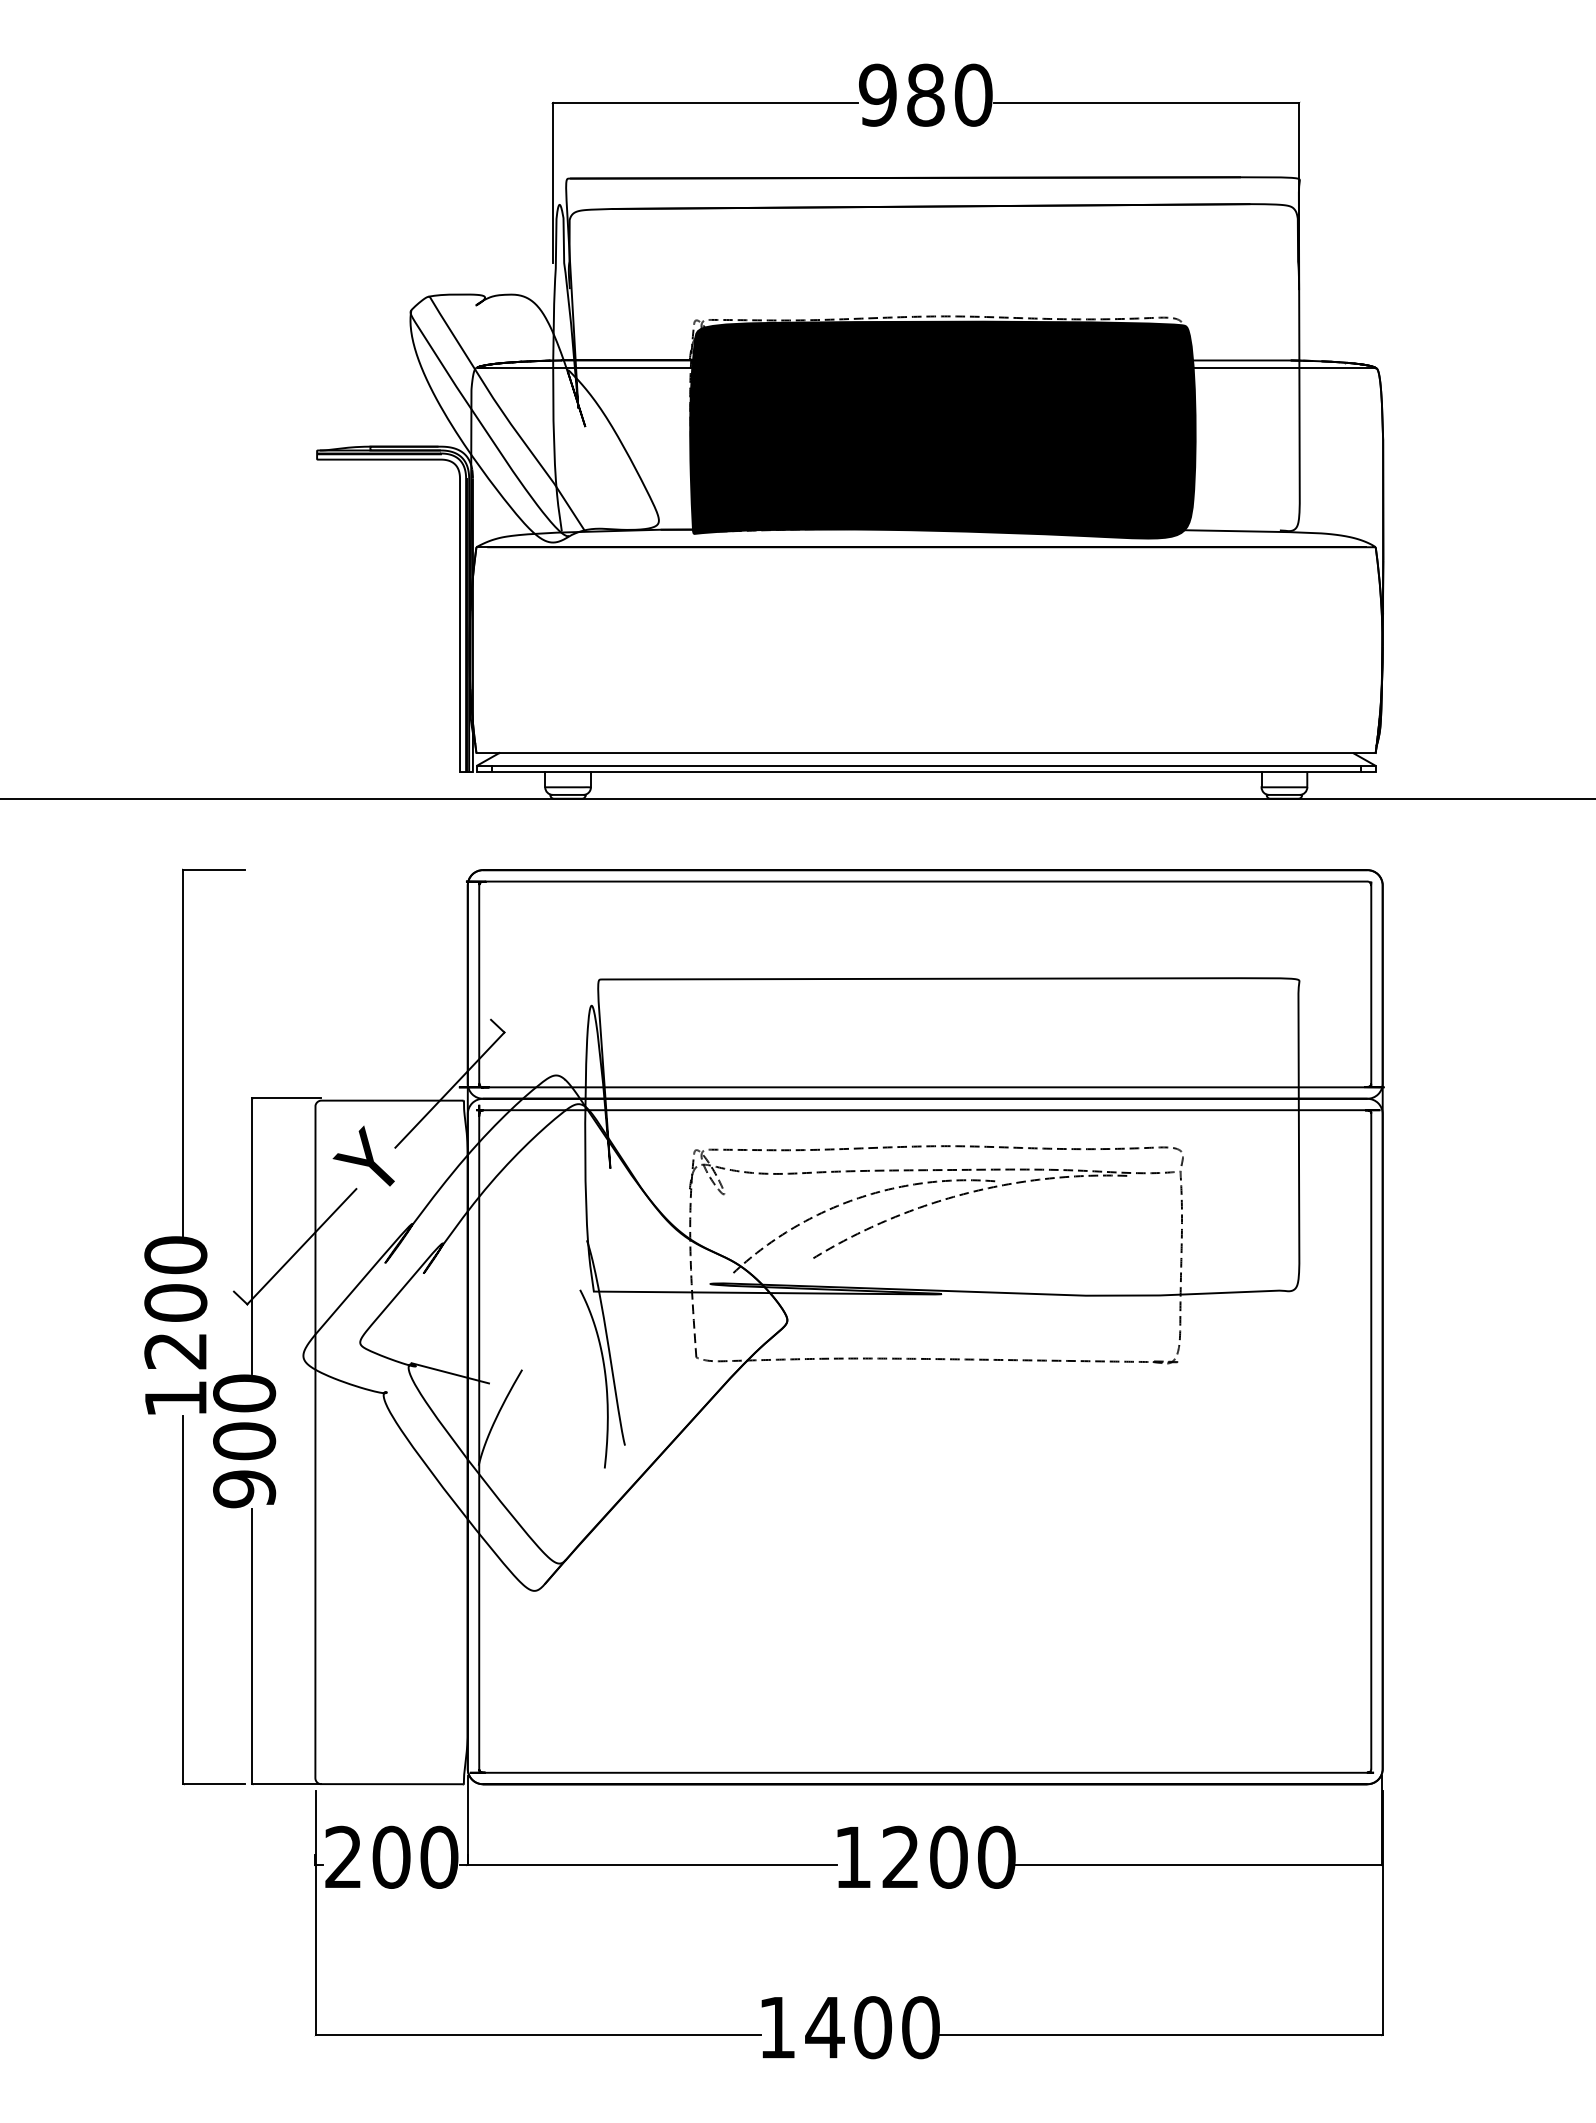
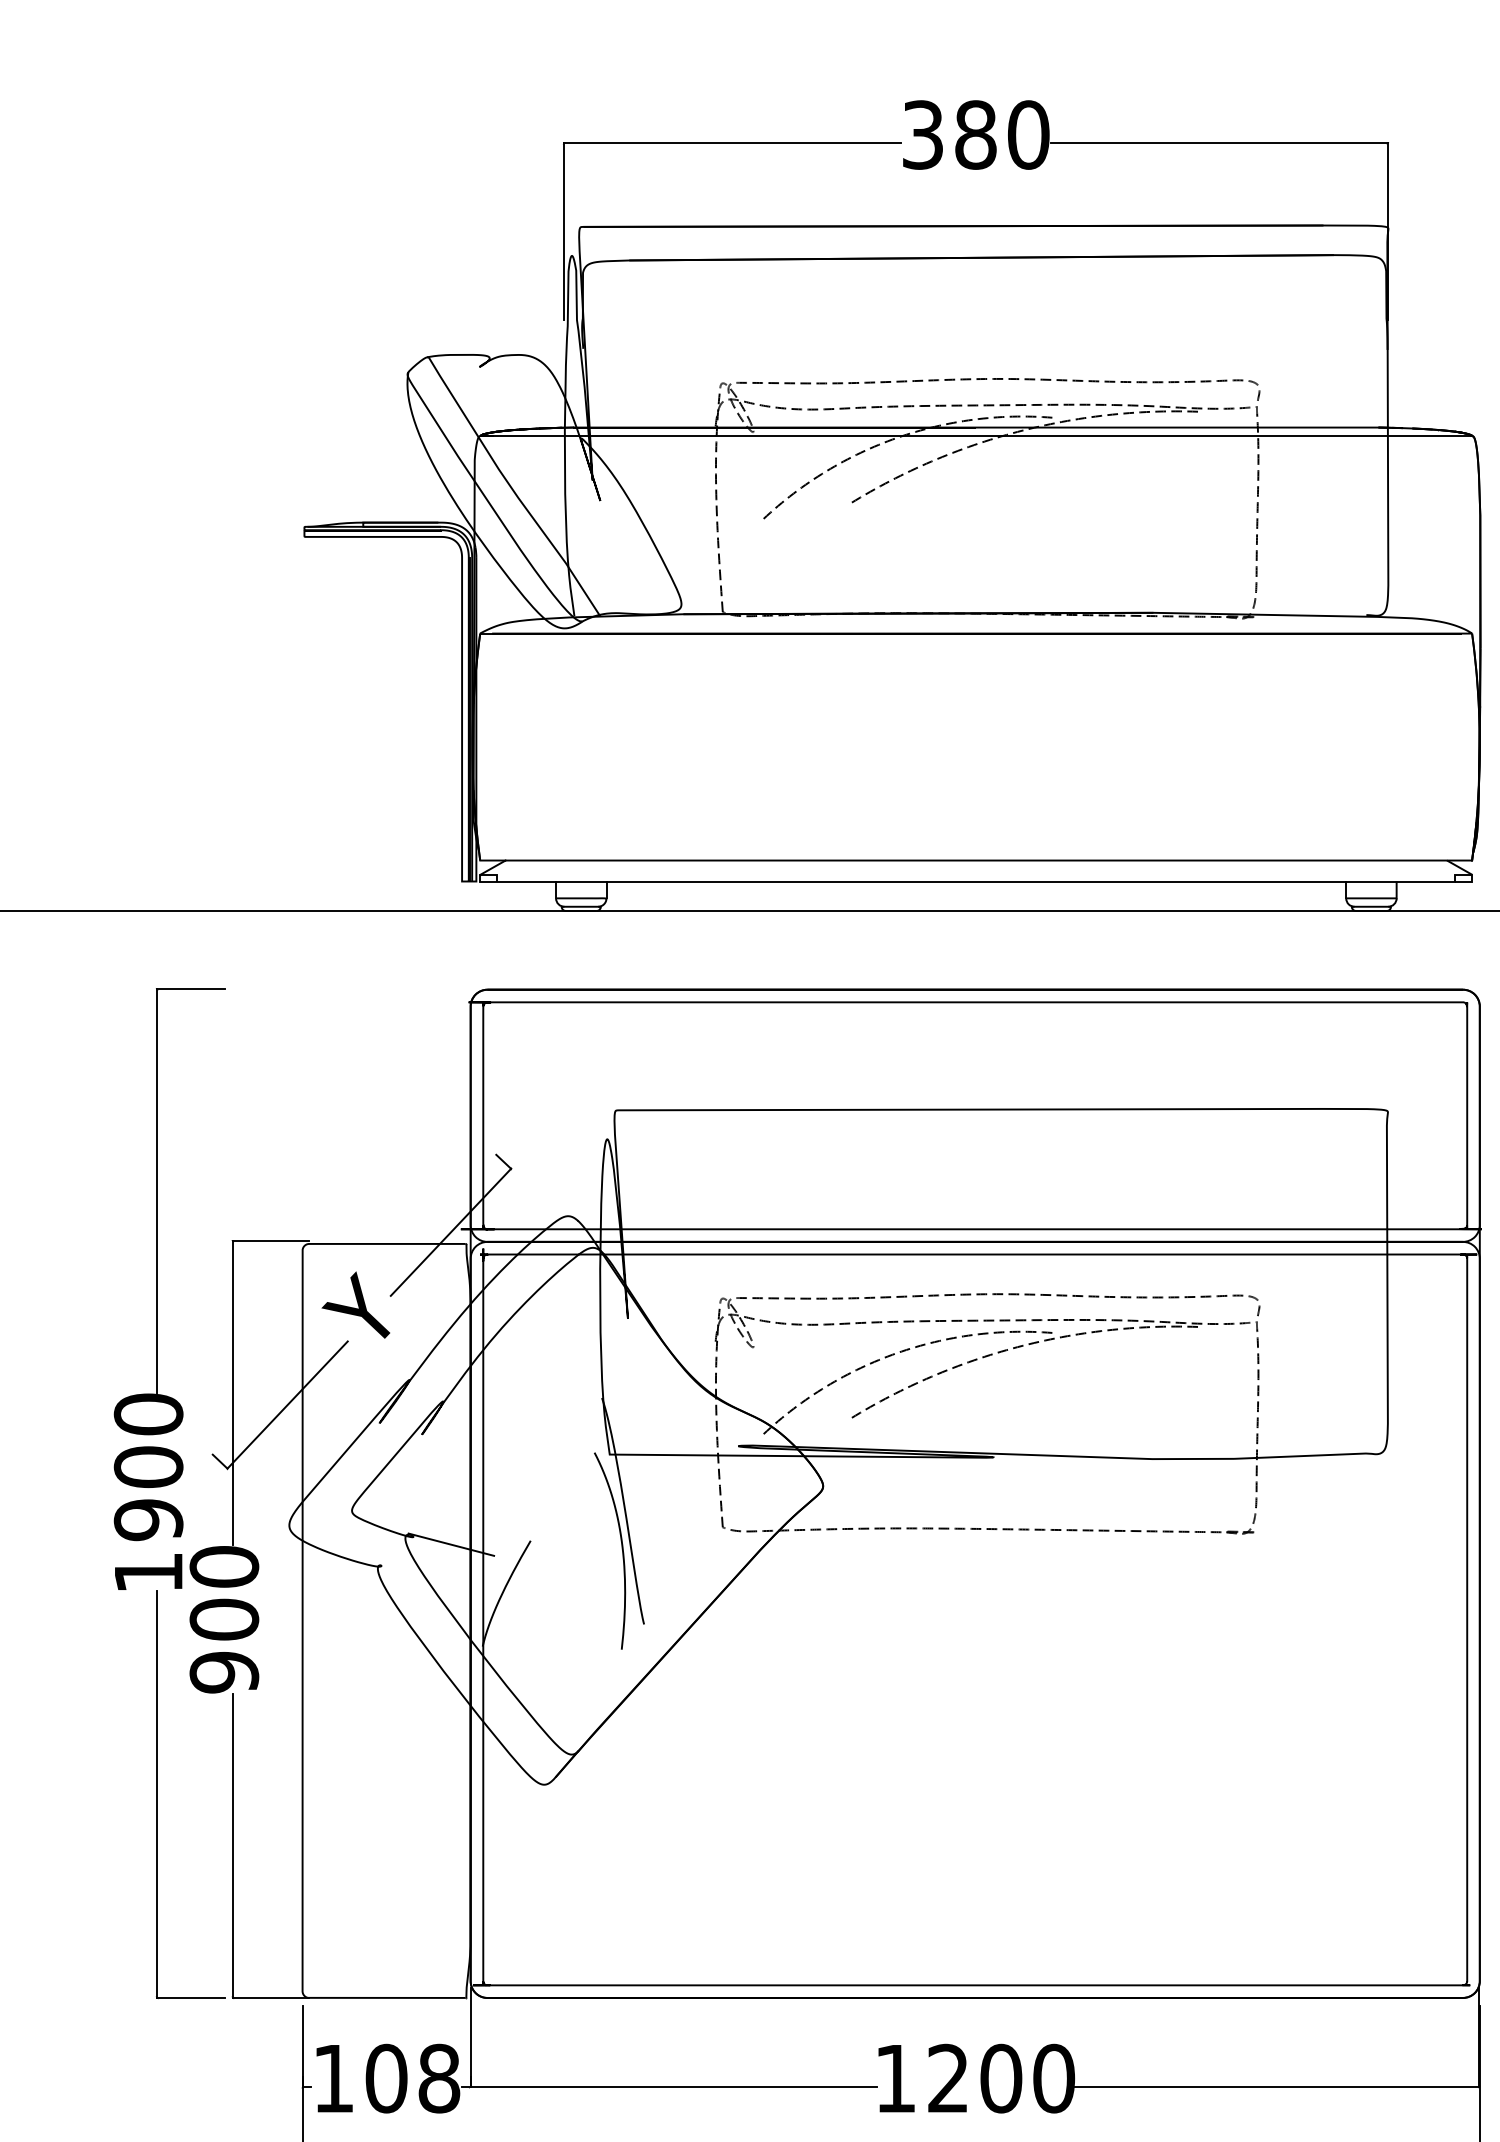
text: (877, 94) -> (922, 134), 980 -> 380
fill: (942, 429) -> (994, 503), removed
line: (925, 765) -> (975, 874), removed
text: (175, 1350) -> (148, 1519), 1200 -> 1900
text: (391, 1856) -> (386, 2077), 200 -> 108

